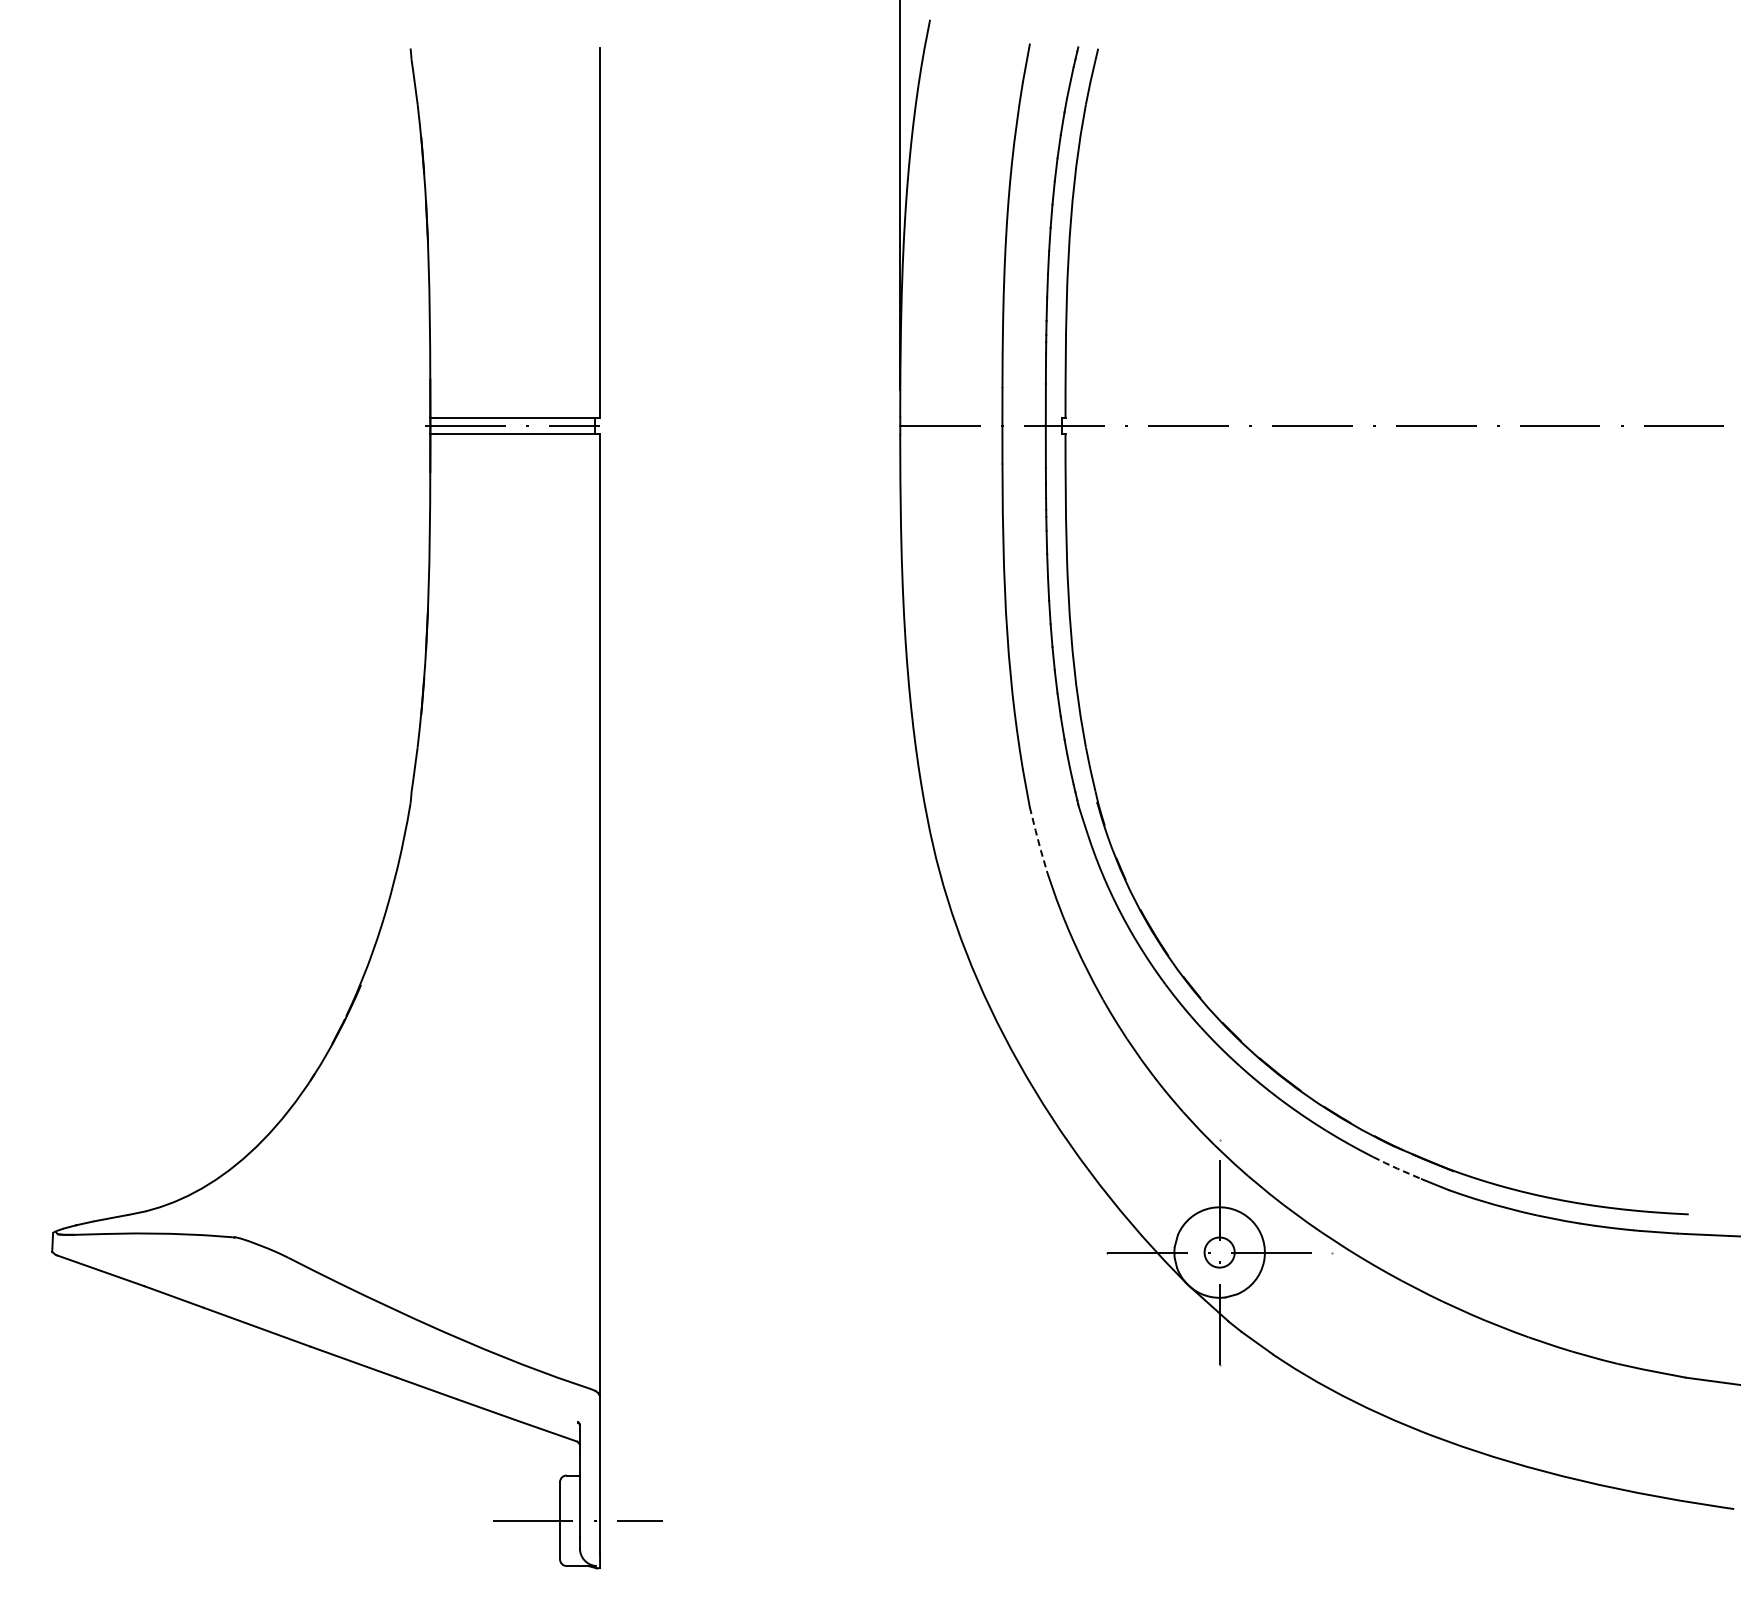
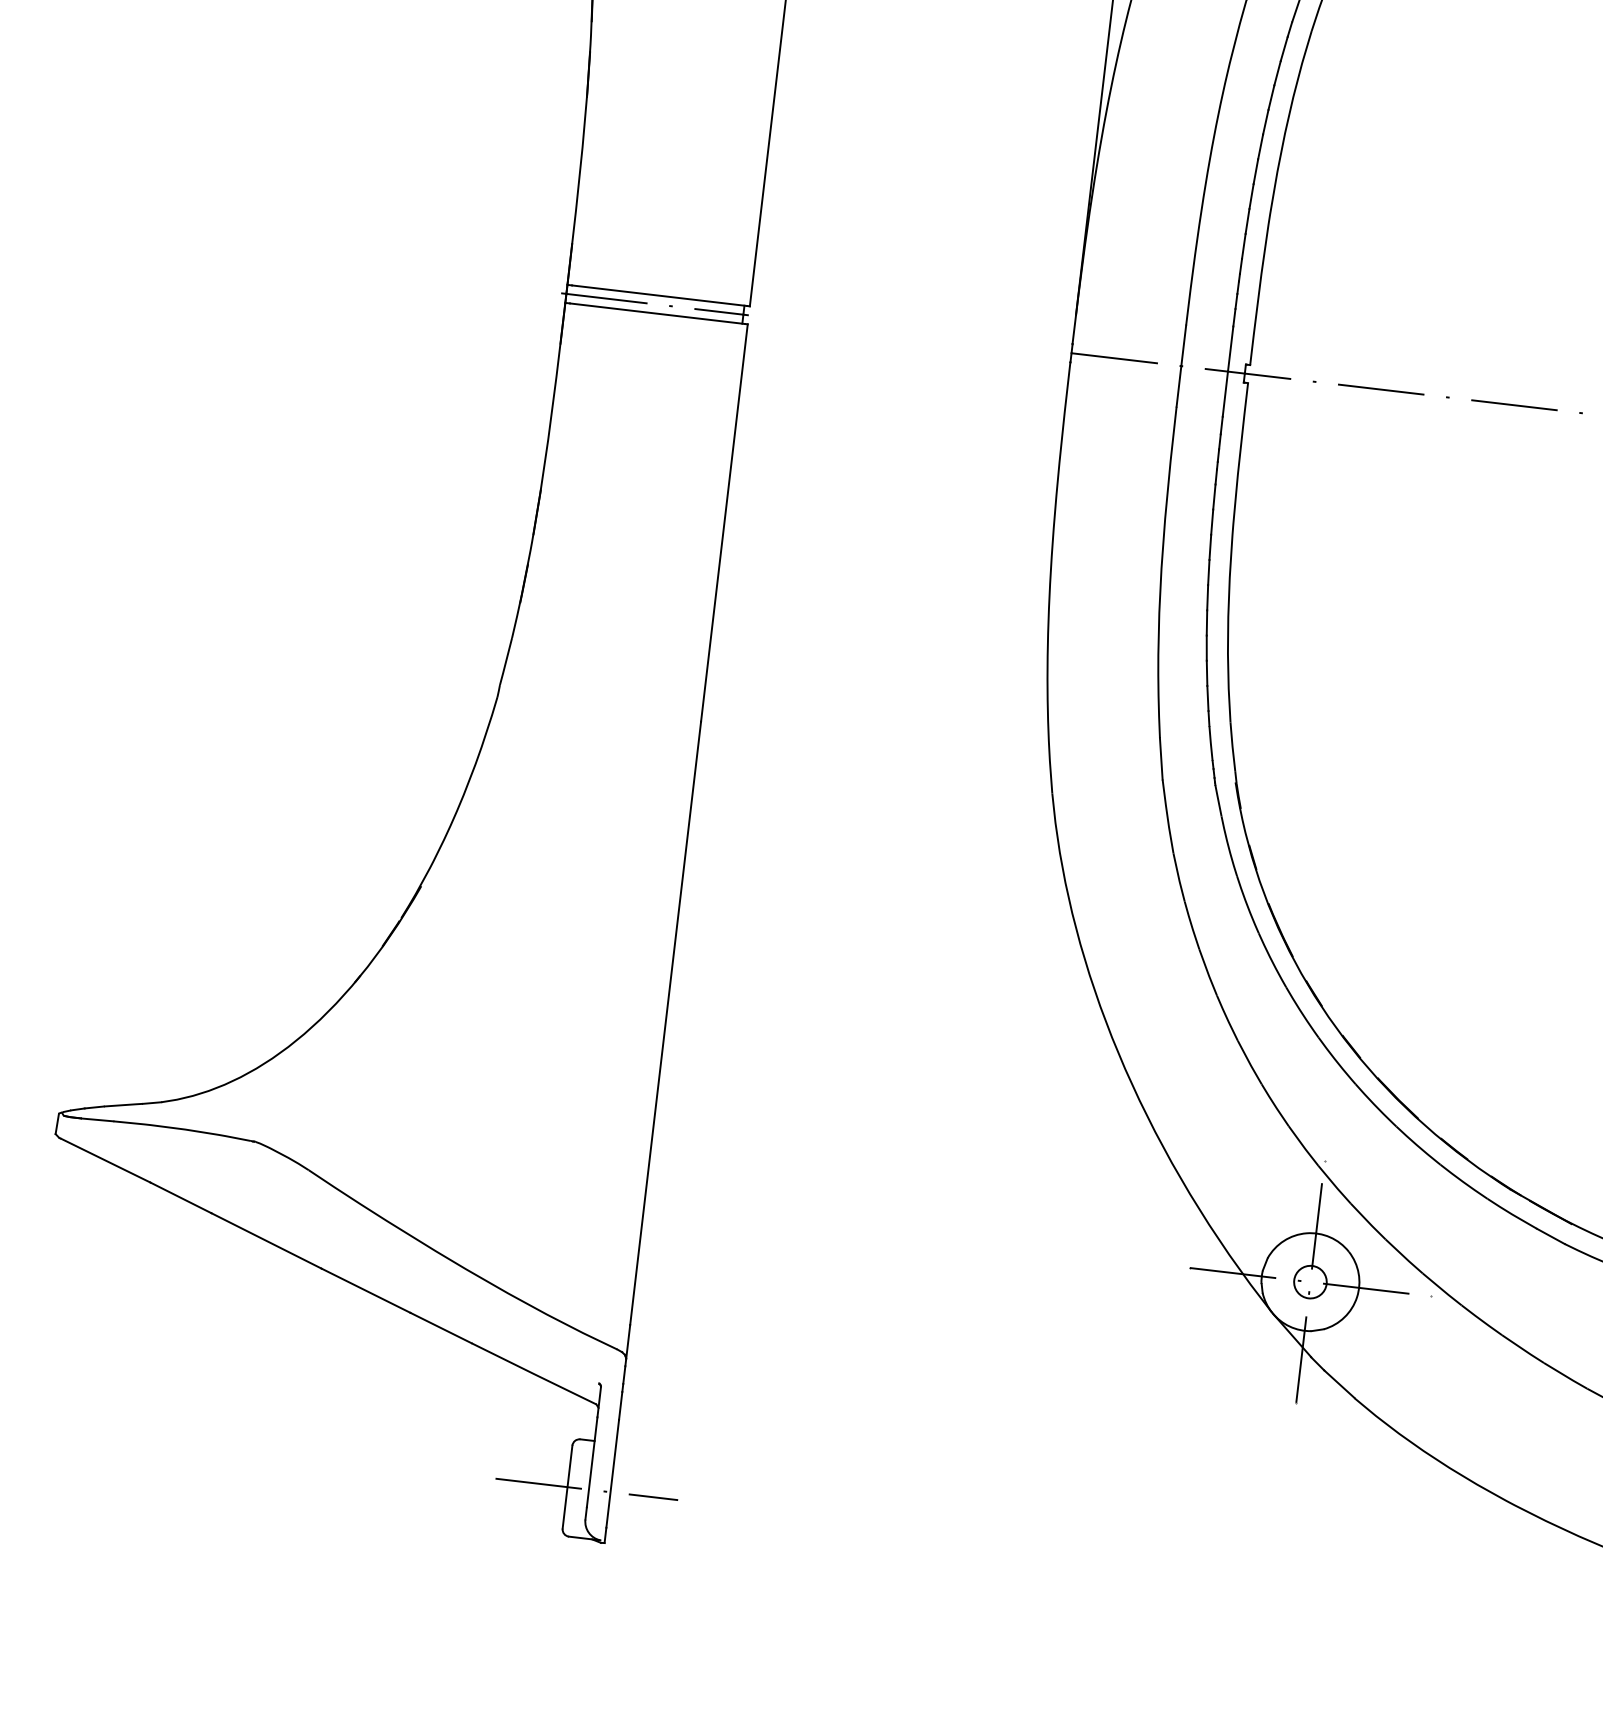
line: (1038, 841) -> (1167, 817), dashed -> solid
line: (1397, 1168) -> (1512, 1214), dashed -> solid

